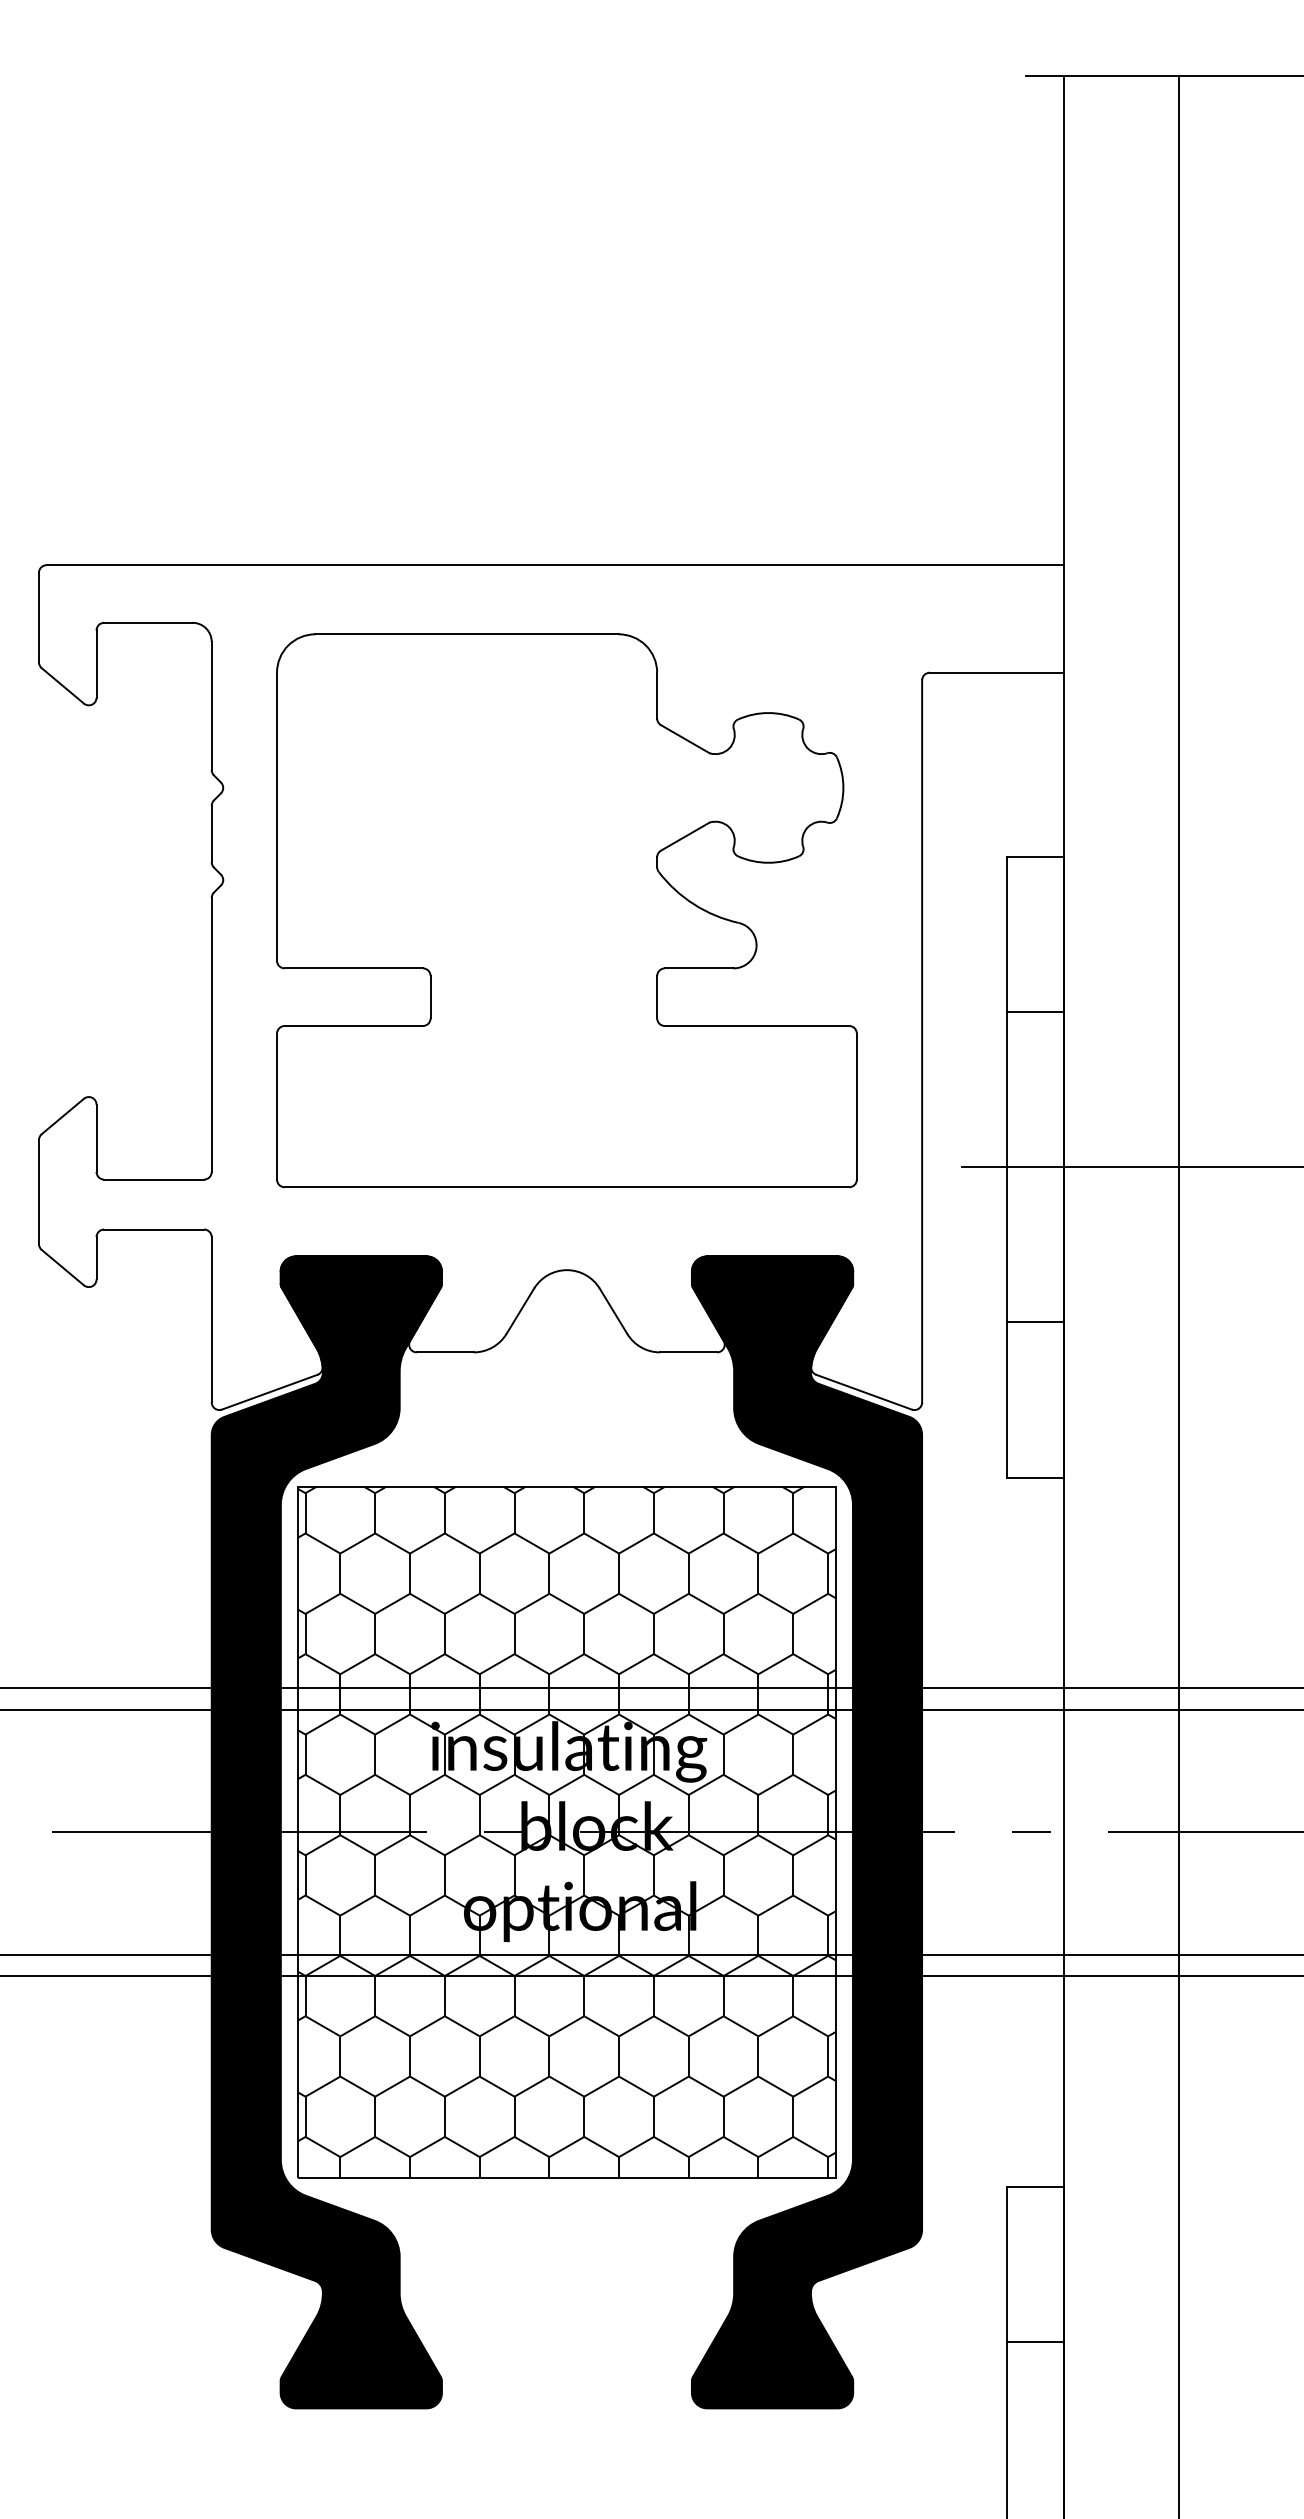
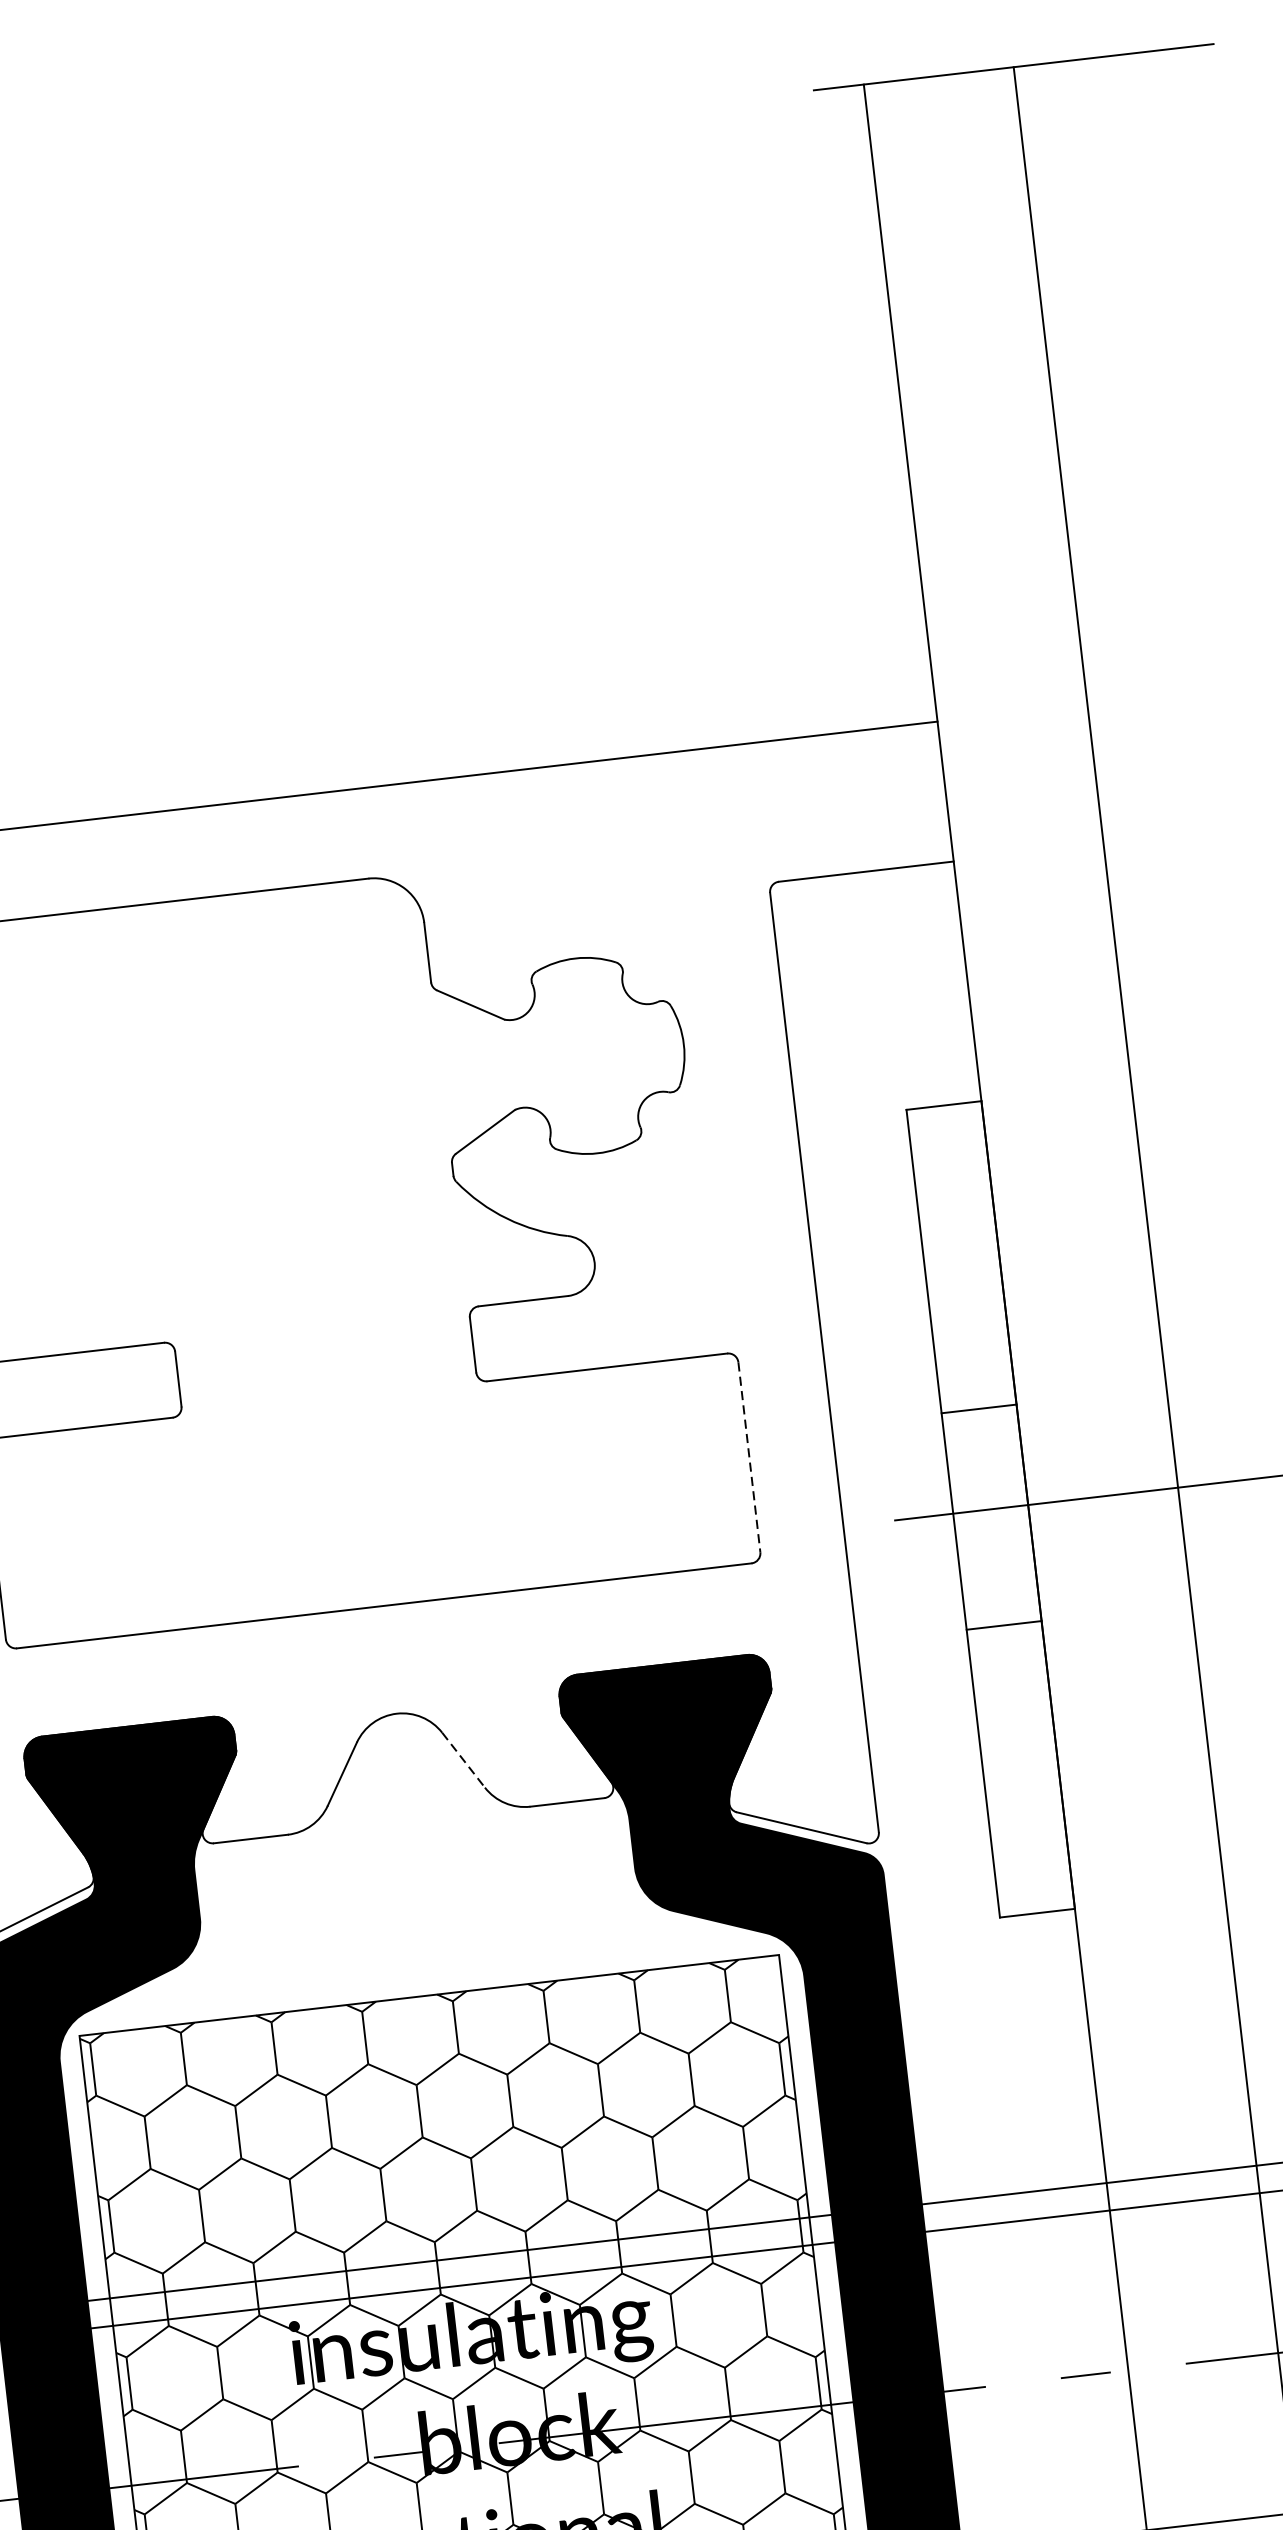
line: (1035, 1012) -> (979, 1409), moved
line: (856, 1106) -> (748, 1457), solid -> dashed
line: (613, 1311) -> (463, 1760), solid -> dashed
line: (1035, 1322) -> (1004, 1625), moved

